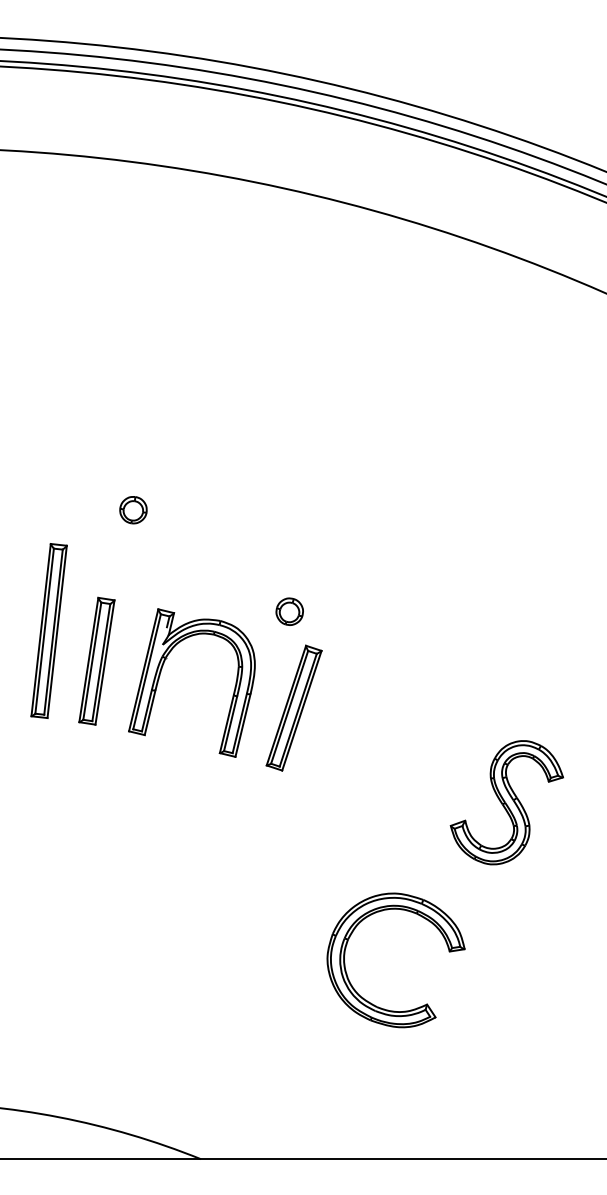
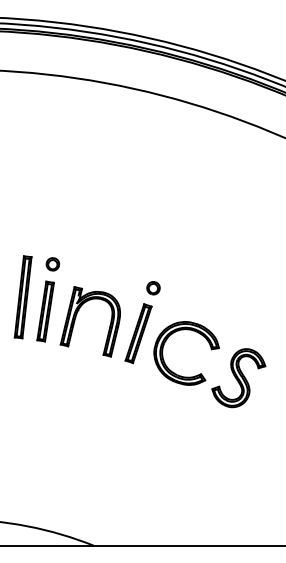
part: (132, 510) -> (52, 264), moved
part: (289, 612) -> (153, 288), moved
part: (374, 1002) -> (176, 373), moved

